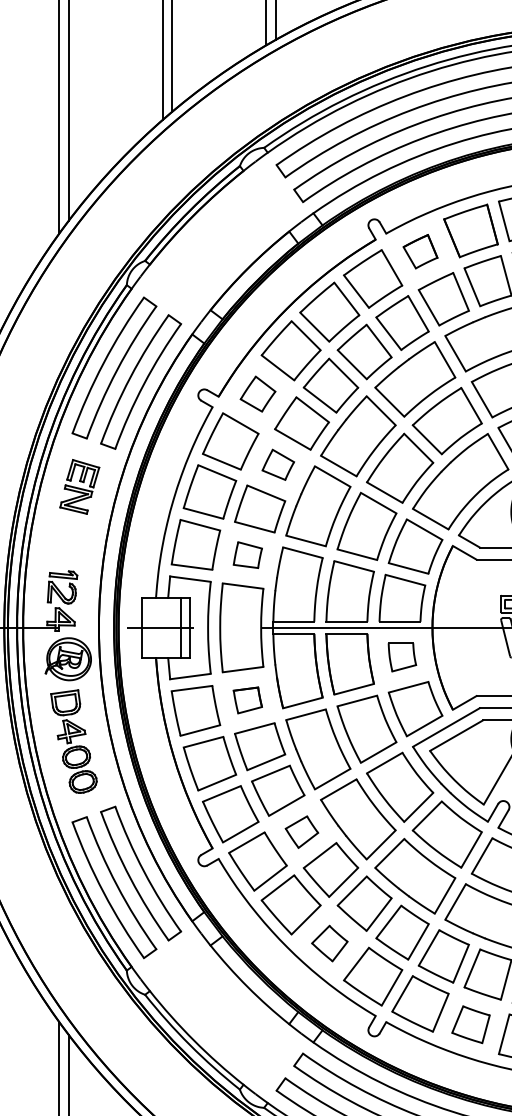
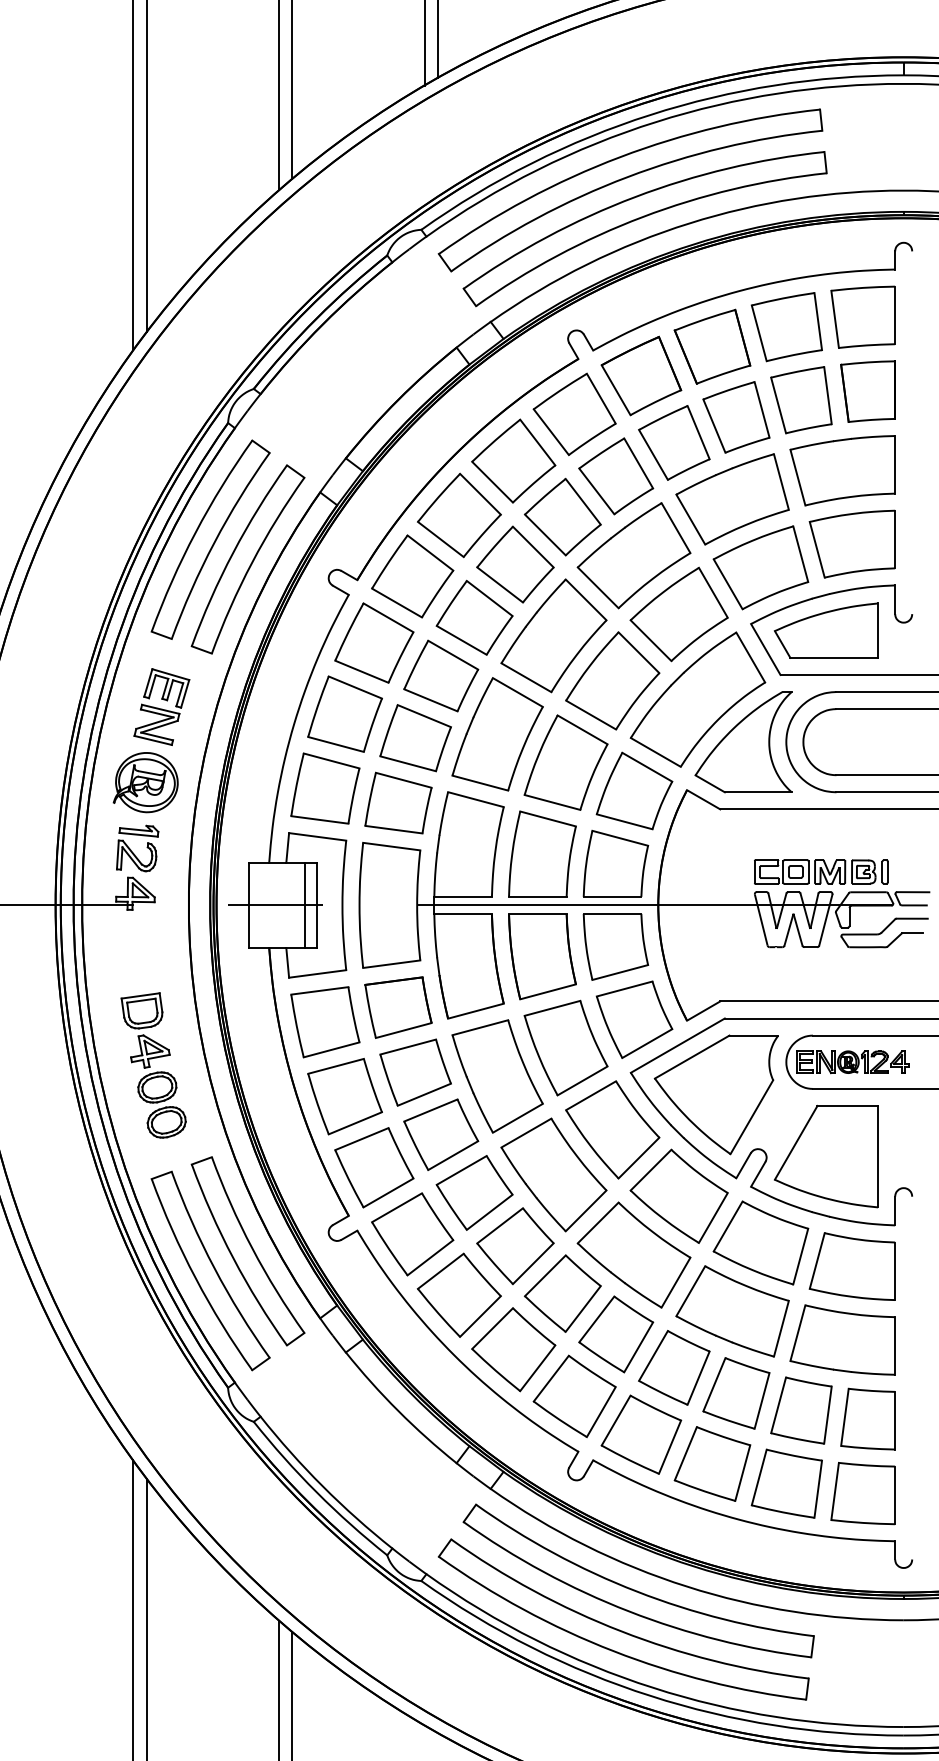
part: (420, 251) -> (641, 375), size x1.67
part: (257, 394) -> (412, 576), size x1.67
part: (278, 464) -> (441, 675), size x1.67
part: (247, 554) -> (398, 802), size x1.67
part: (402, 657) -> (615, 946), size x1.67
part: (68, 659) -> (145, 782), moved
part: (247, 700) -> (398, 1007), size x1.67
part: (301, 831) -> (474, 1192), size x1.67
part: (329, 943) -> (513, 1349), size x1.67
part: (471, 1024) -> (712, 1463), size x1.43

